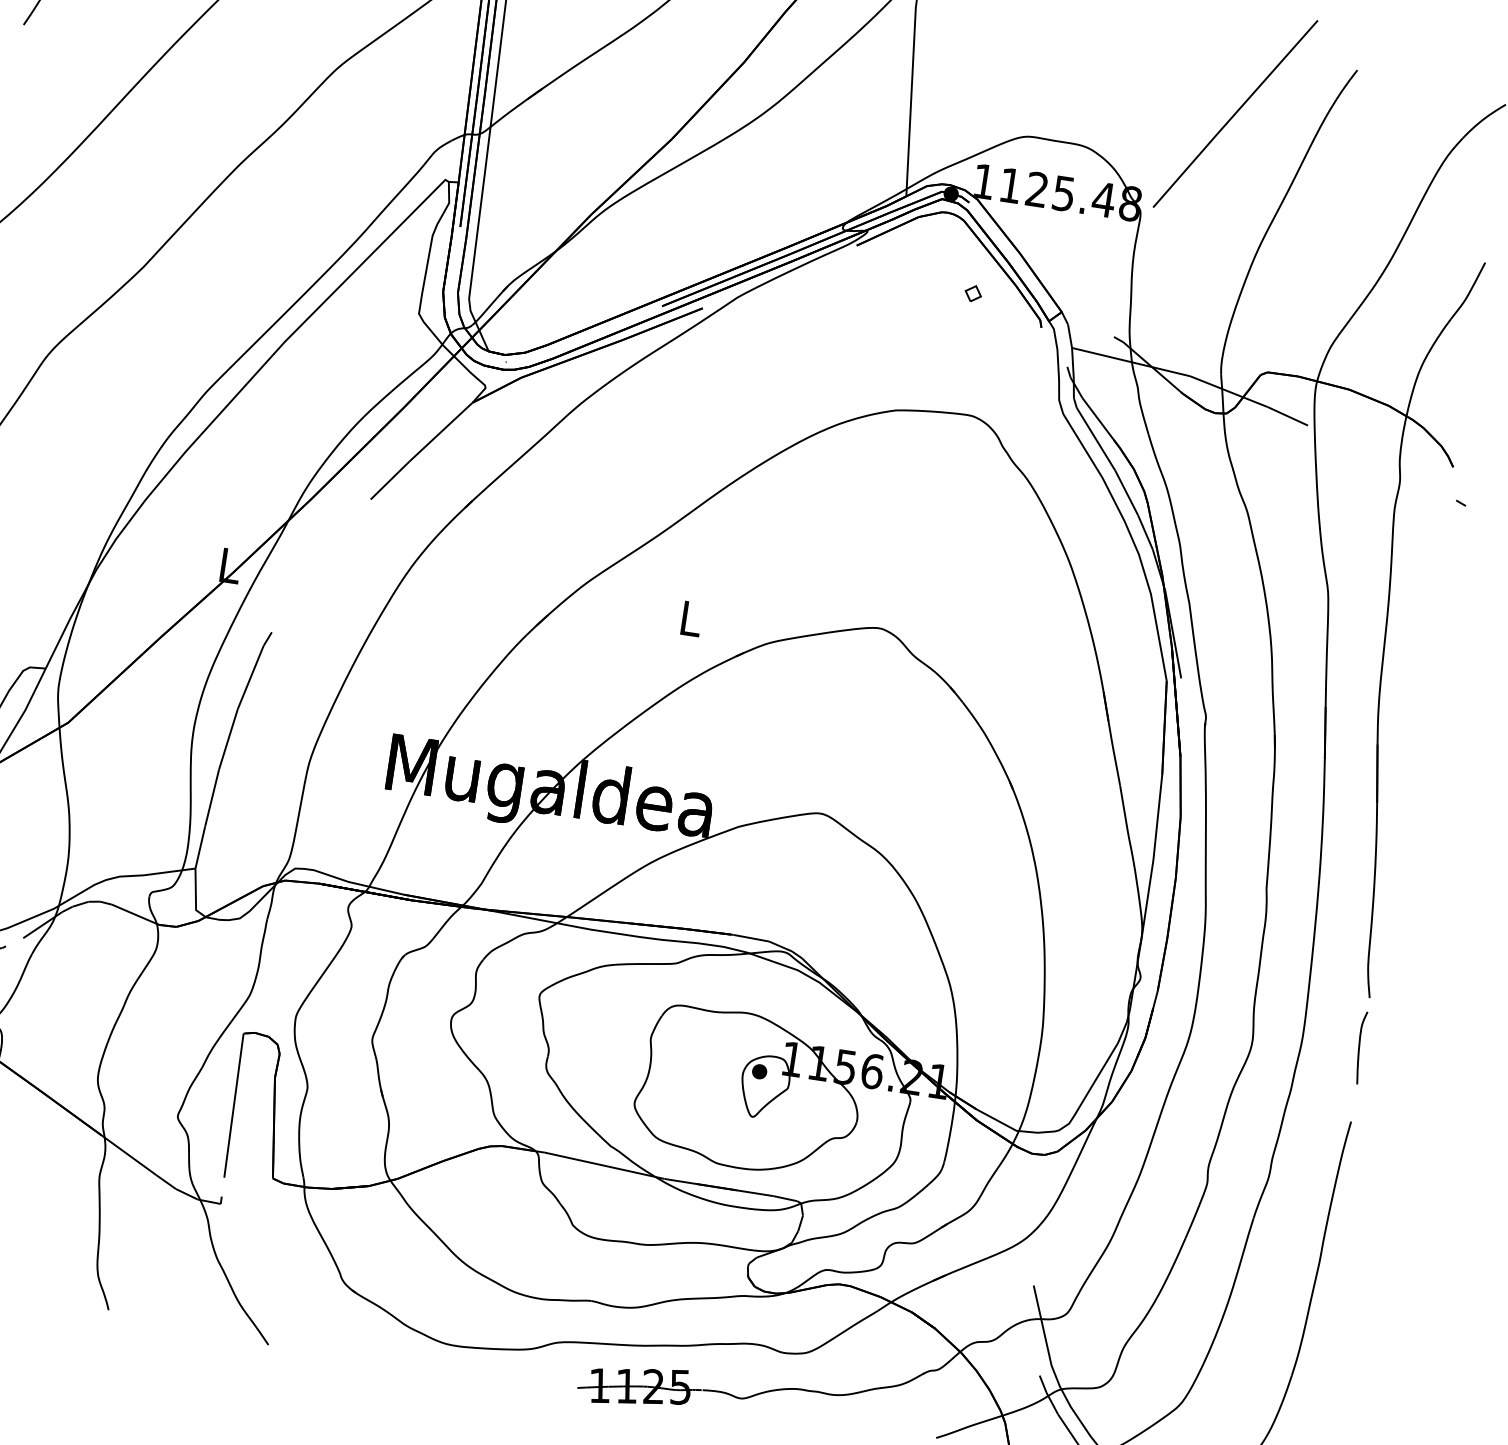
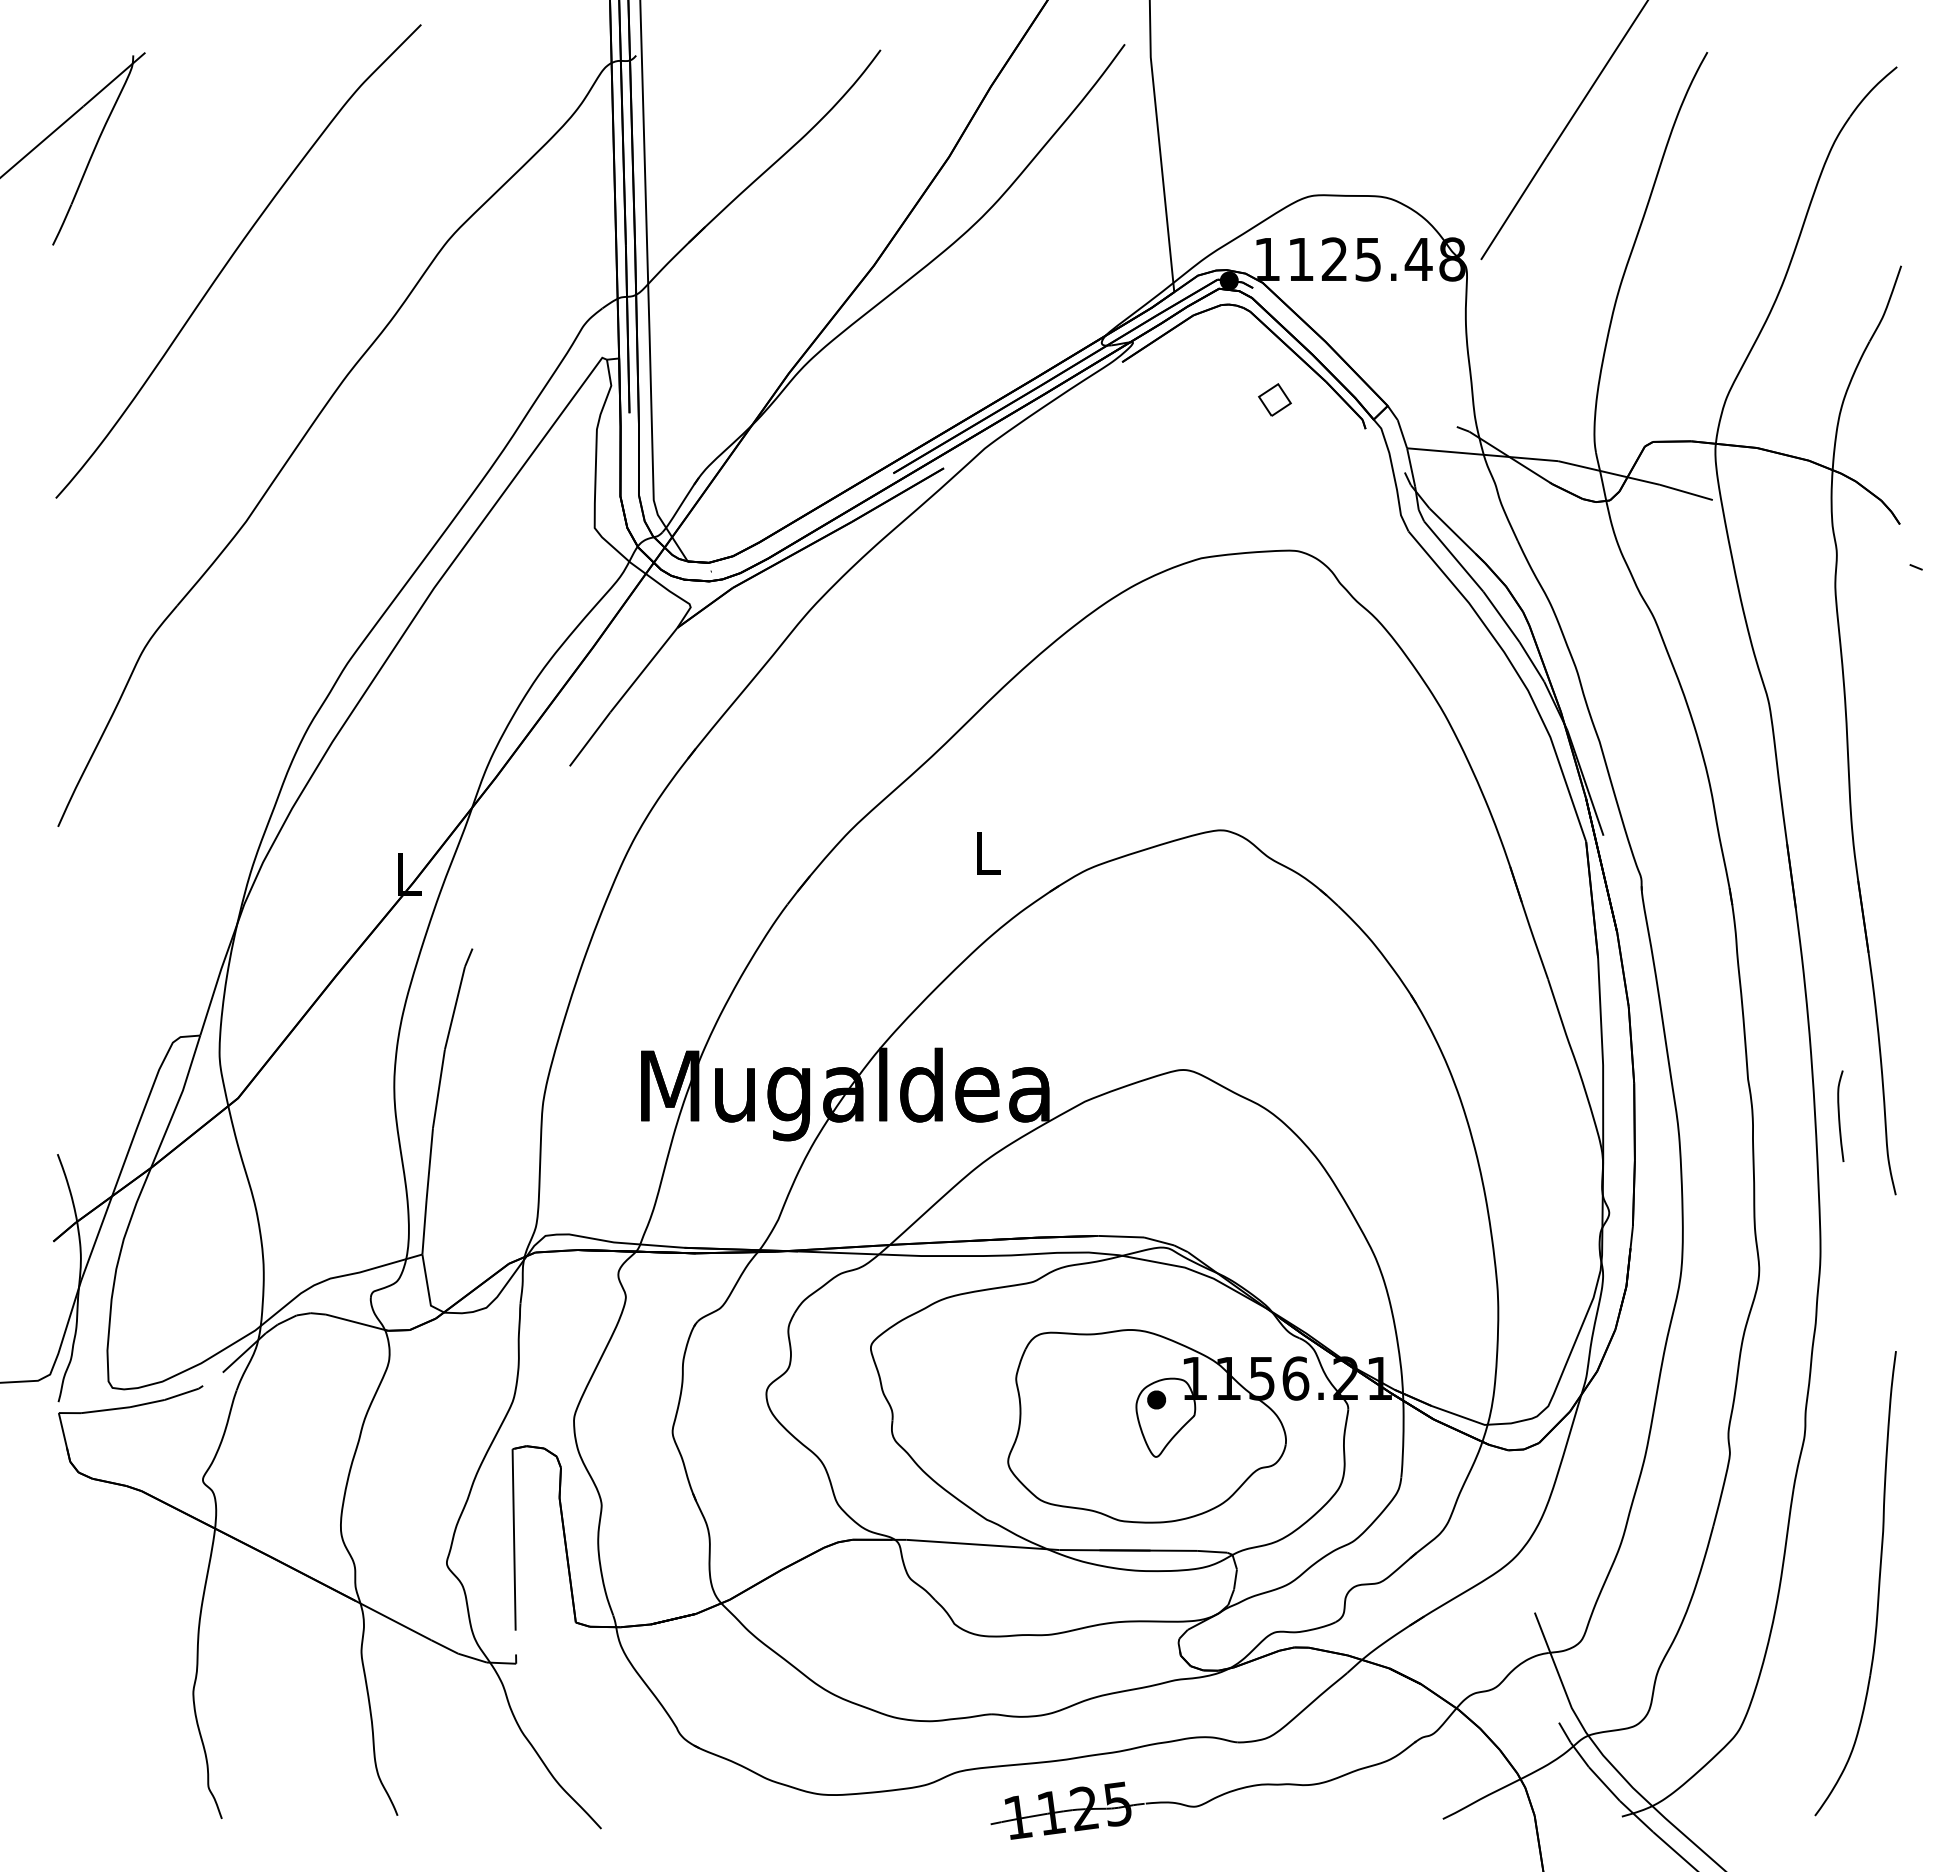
part: (973, 293) -> (1275, 399), size x1.6
curve: (1359, 1047) -> (1839, 1115), moved

